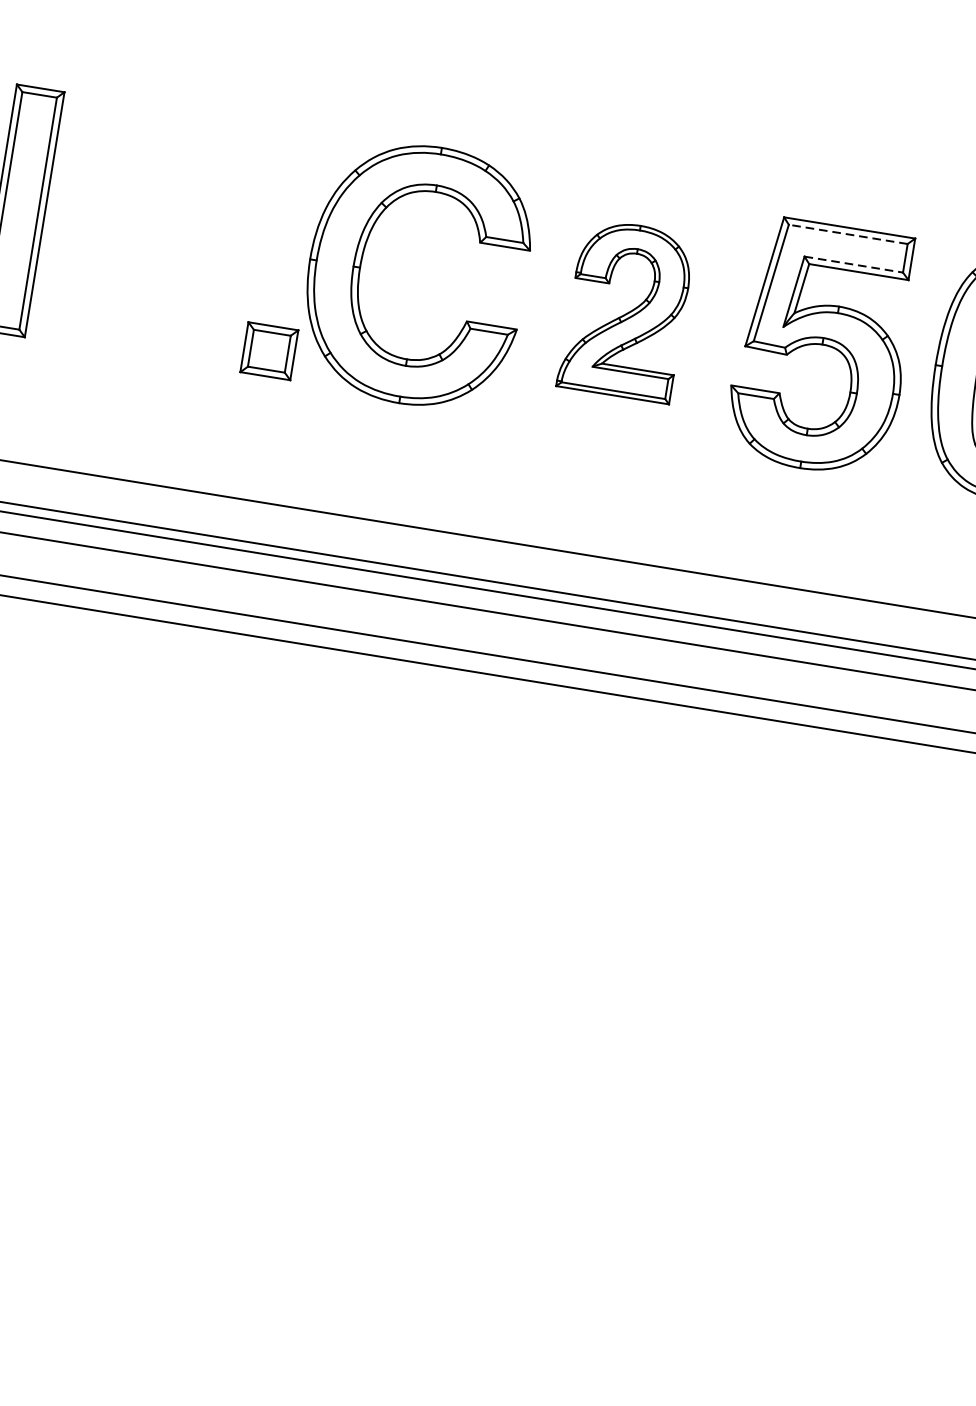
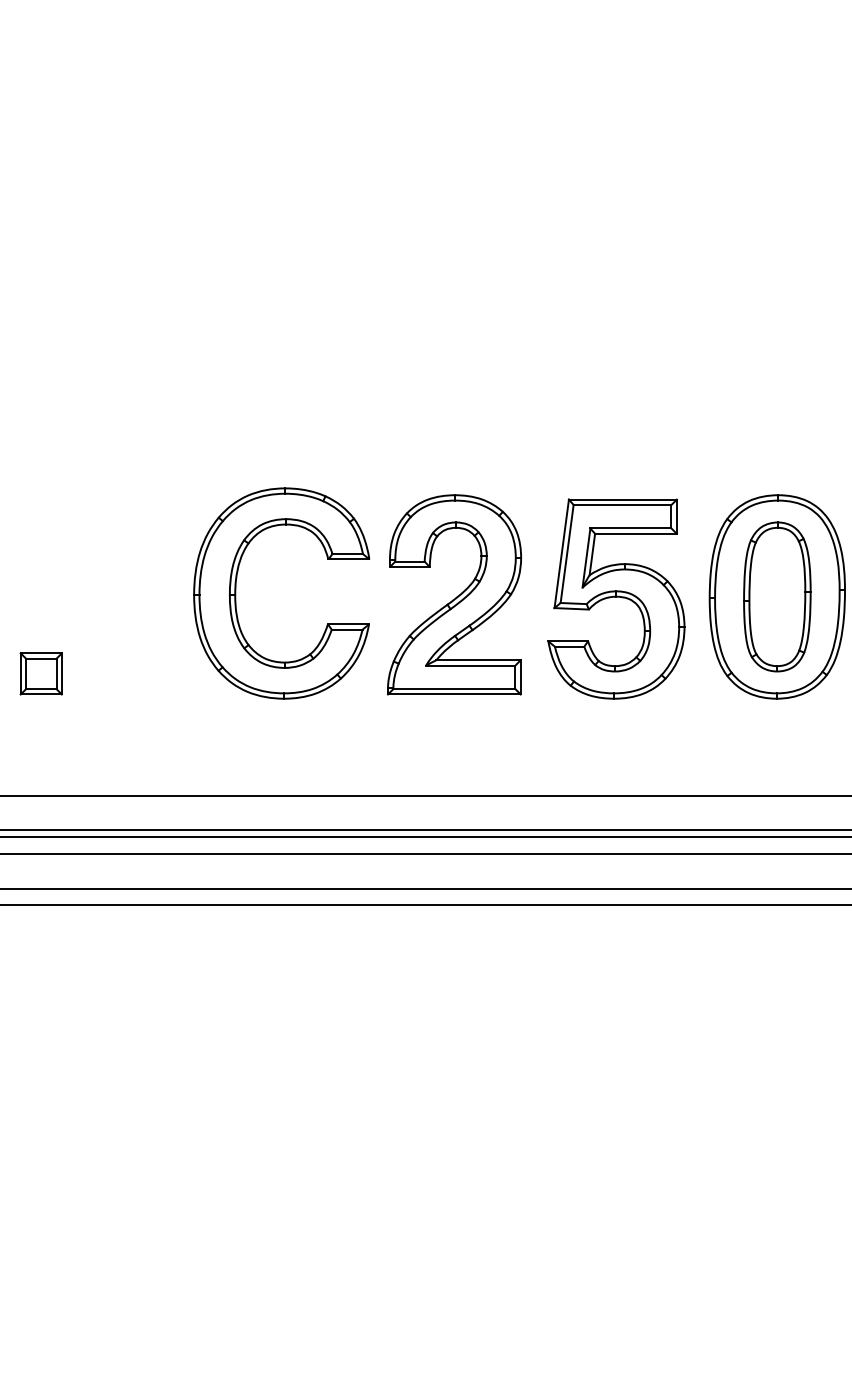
line: (848, 233) -> (622, 504), dashed -> solid
line: (853, 264) -> (630, 528), dashed -> solid
part: (626, 310) -> (454, 594), size x1.43
part: (268, 350) -> (40, 673), moved

